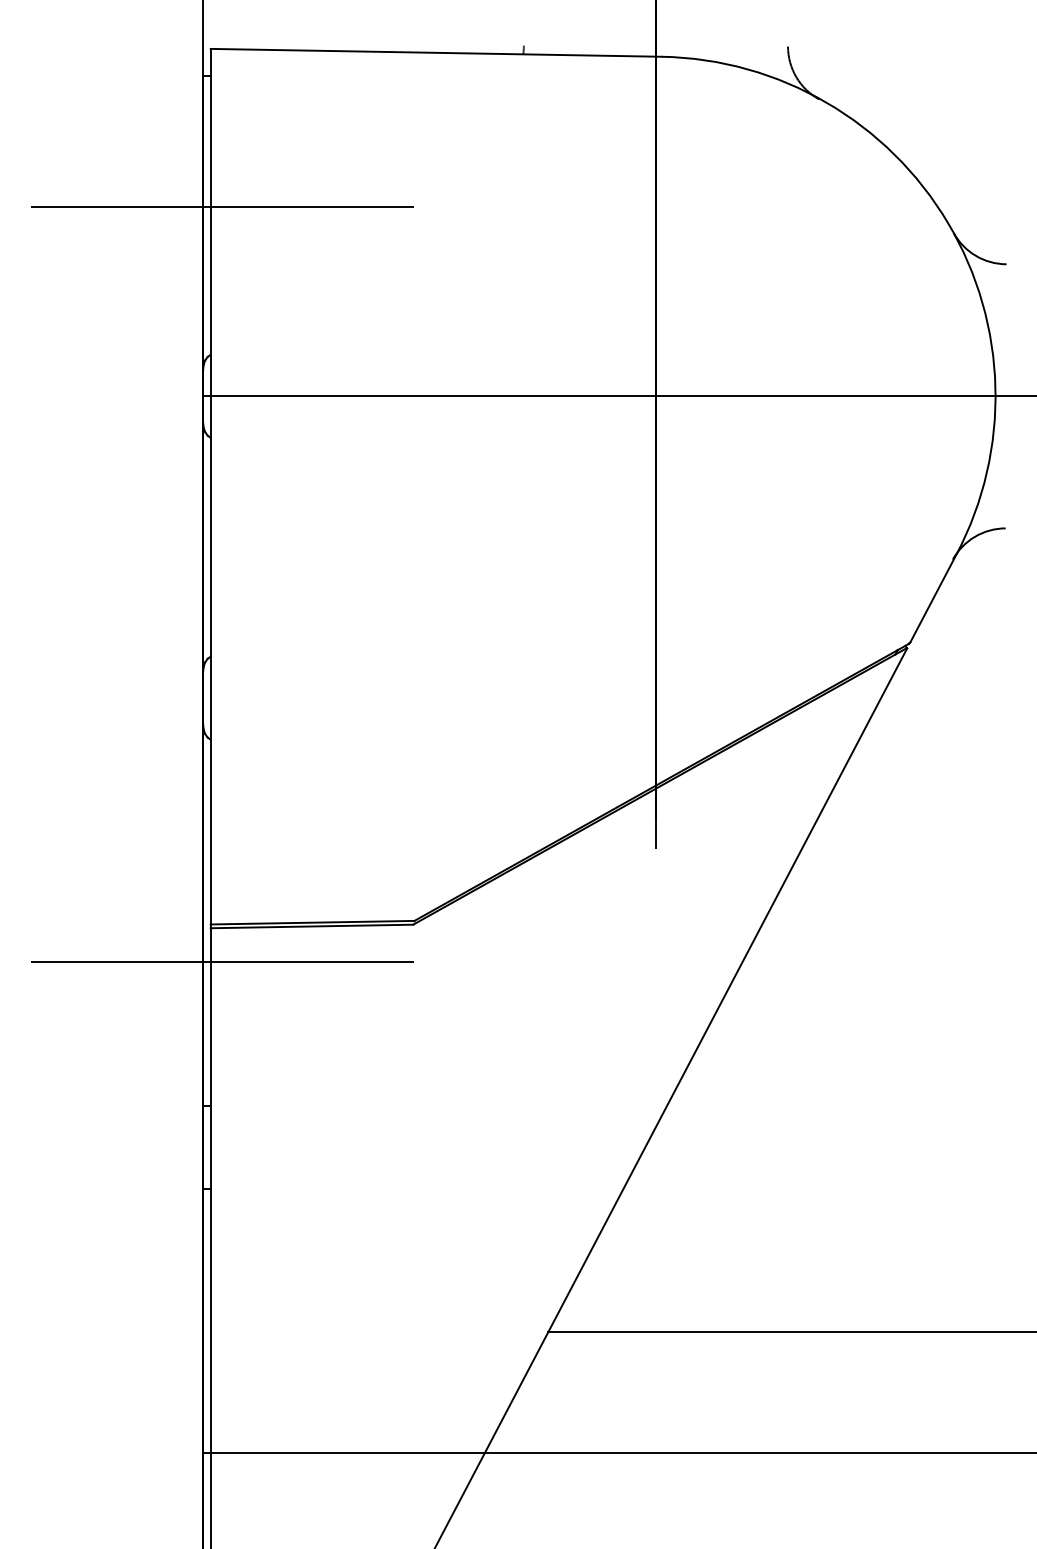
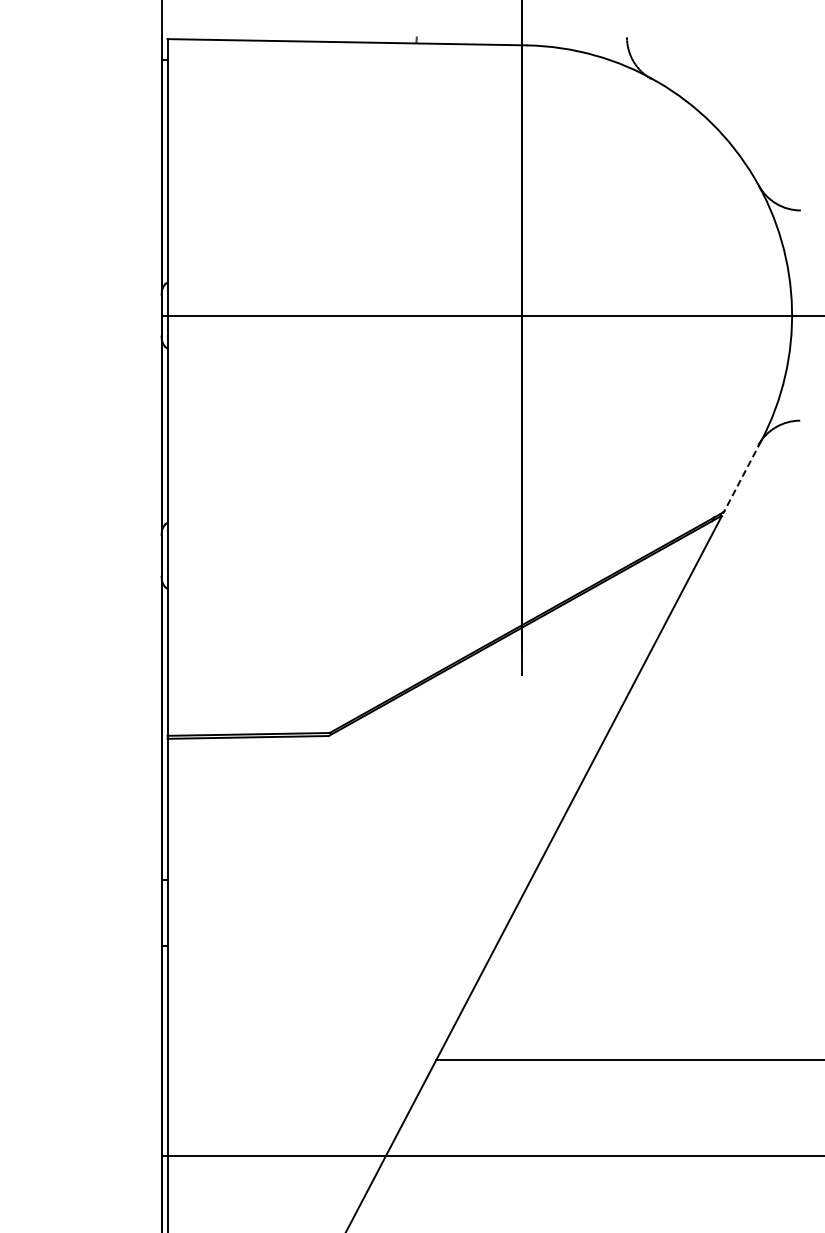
line: (221, 207) -> (176, 165), removed
line: (933, 598) -> (742, 476), solid -> dashed
line: (221, 961) -> (176, 765), removed

